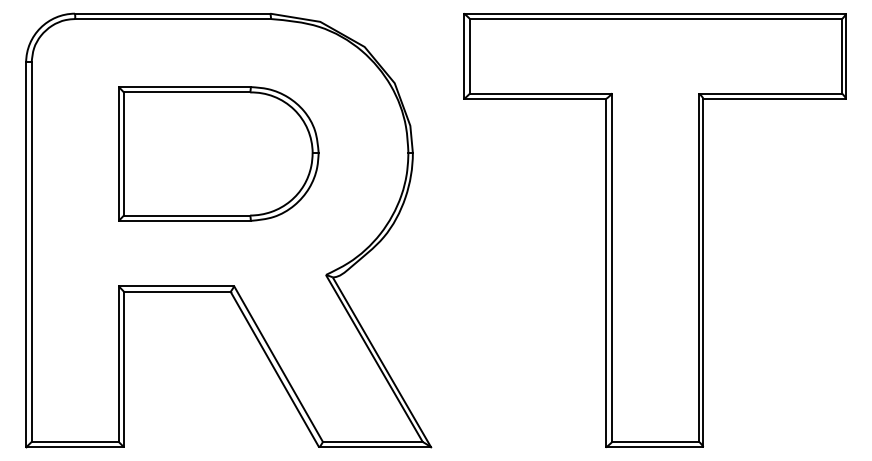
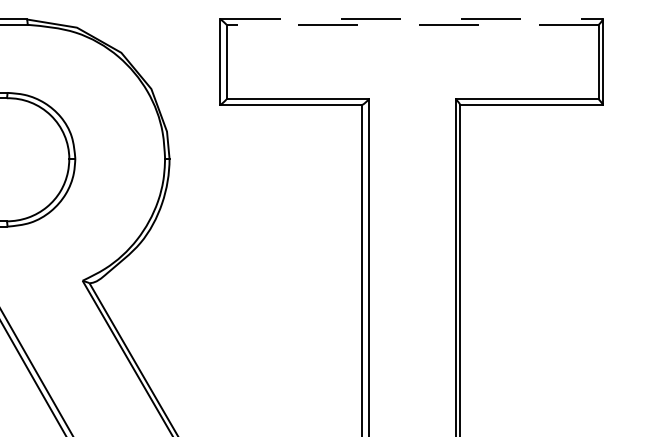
line: (655, 13) -> (412, 19), solid -> dashed
line: (655, 19) -> (412, 25), solid -> dashed

